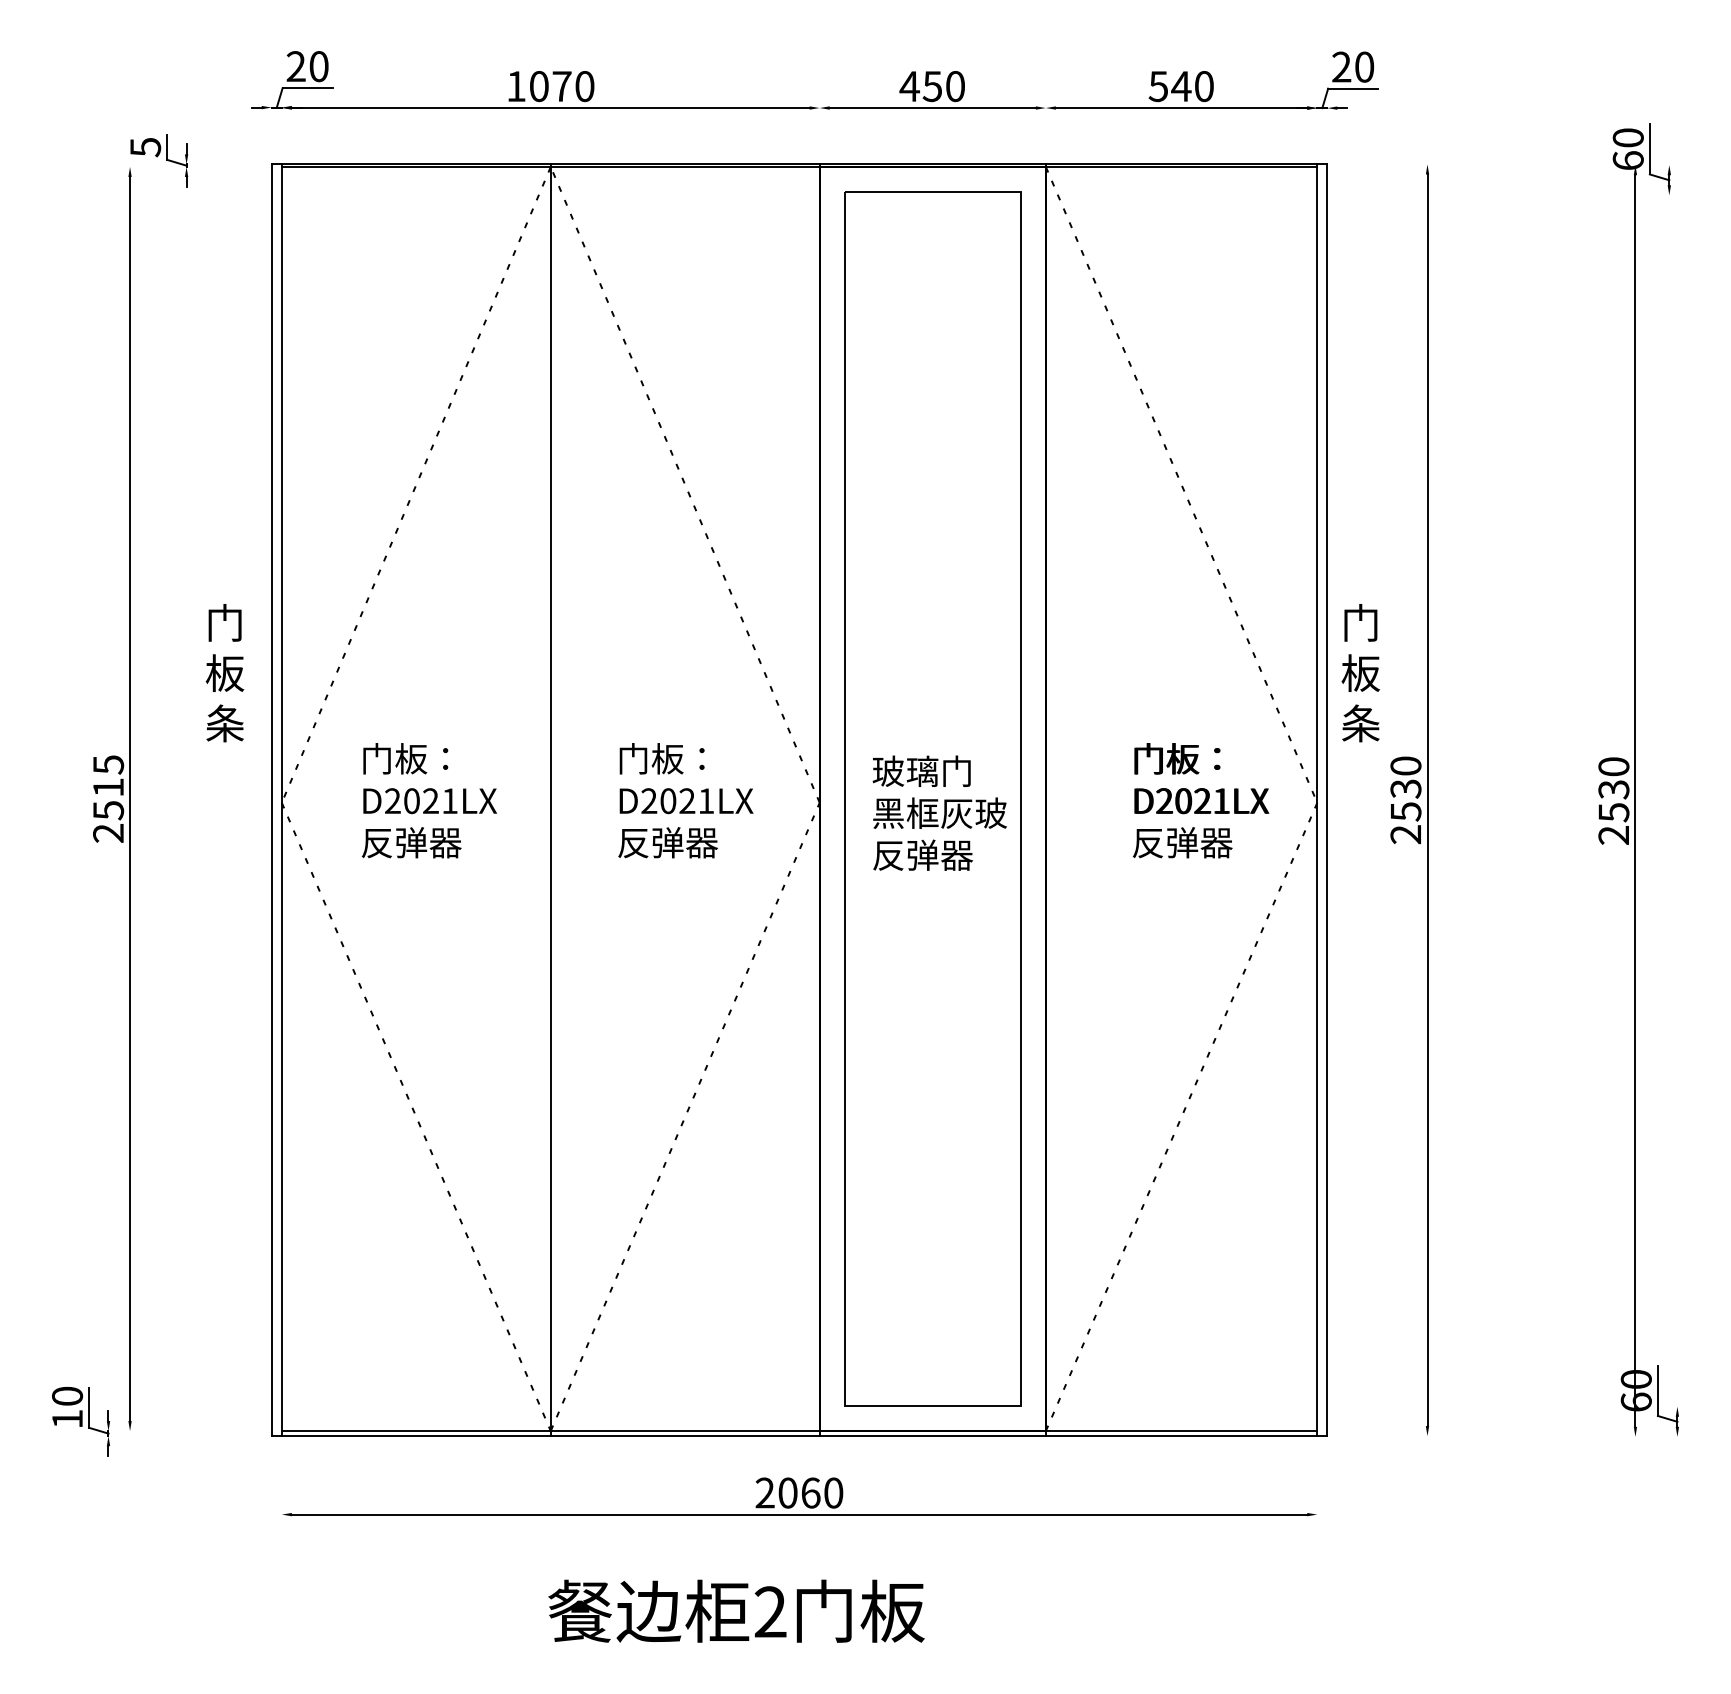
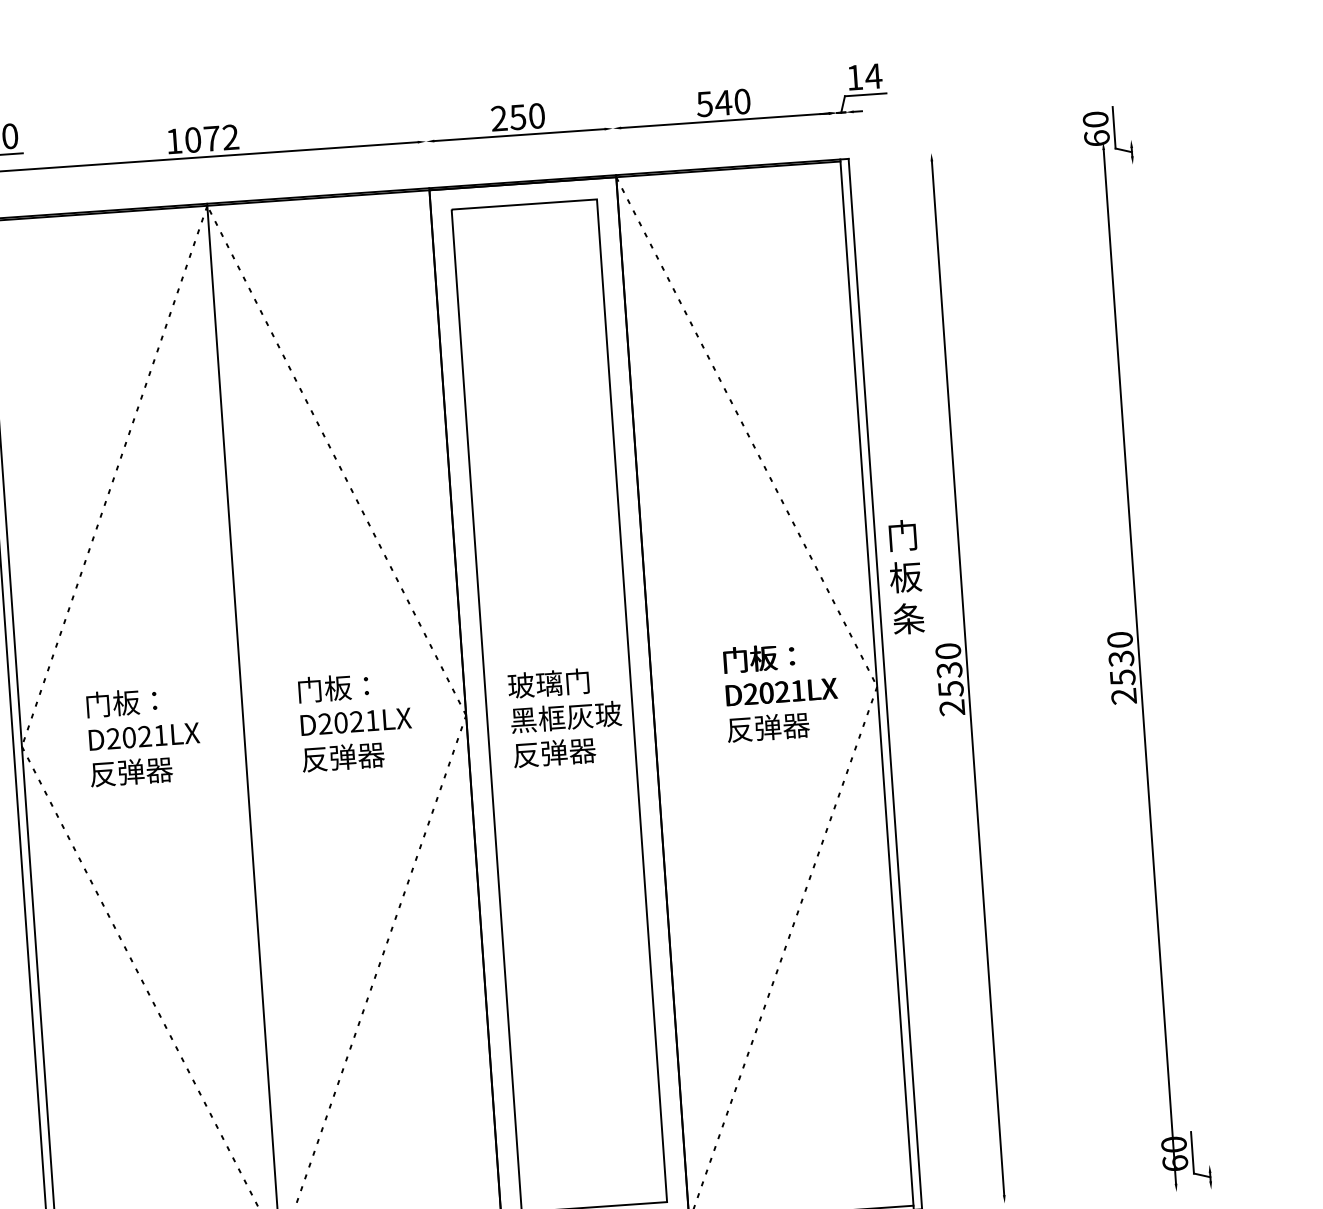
text: (1353, 66) -> (864, 76), 20 -> 14
text: (584, 86) -> (230, 137), 1070 -> 1072
text: (909, 86) -> (498, 118), 450 -> 250

